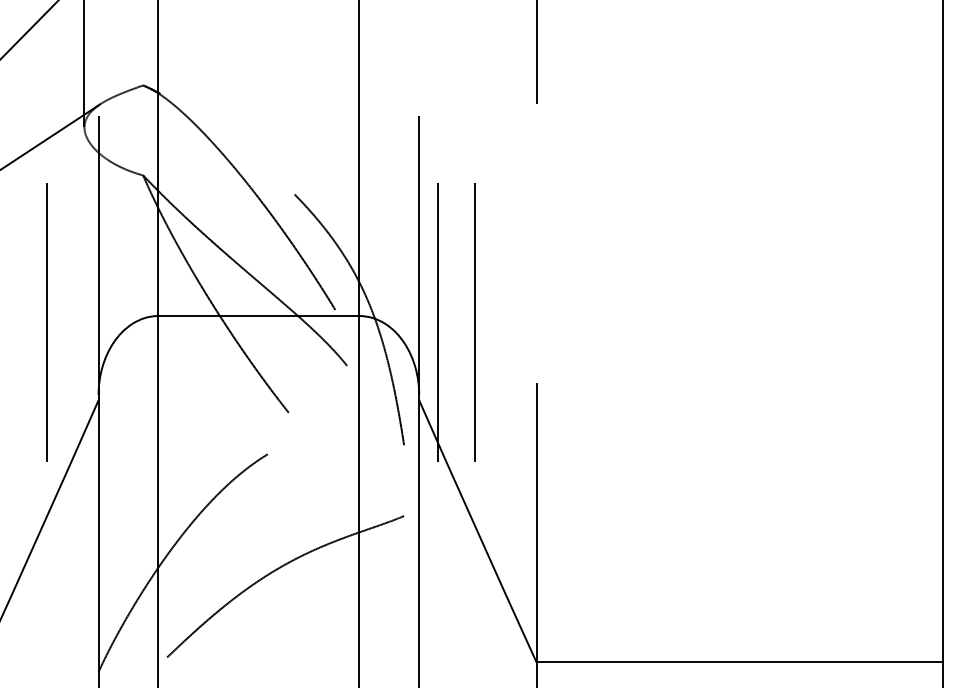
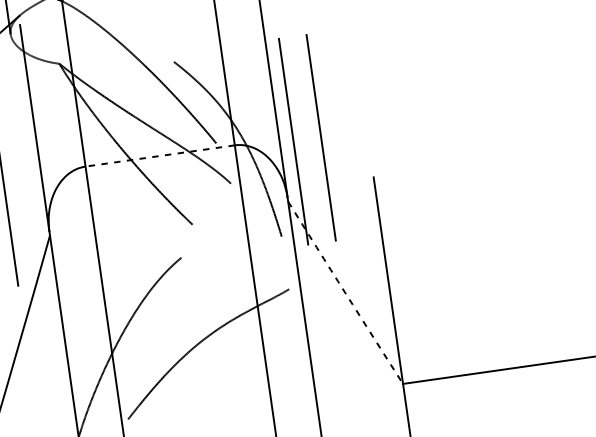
line: (258, 316) -> (159, 156), solid -> dashed
arc: (477, 531) -> (345, 292), solid -> dashed

